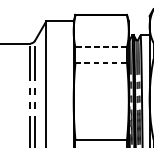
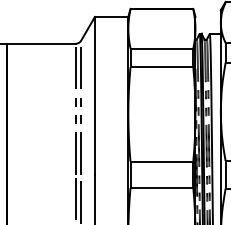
line: (100, 47) -> (161, 48), dashed -> solid
line: (101, 62) -> (162, 67), dashed -> solid

